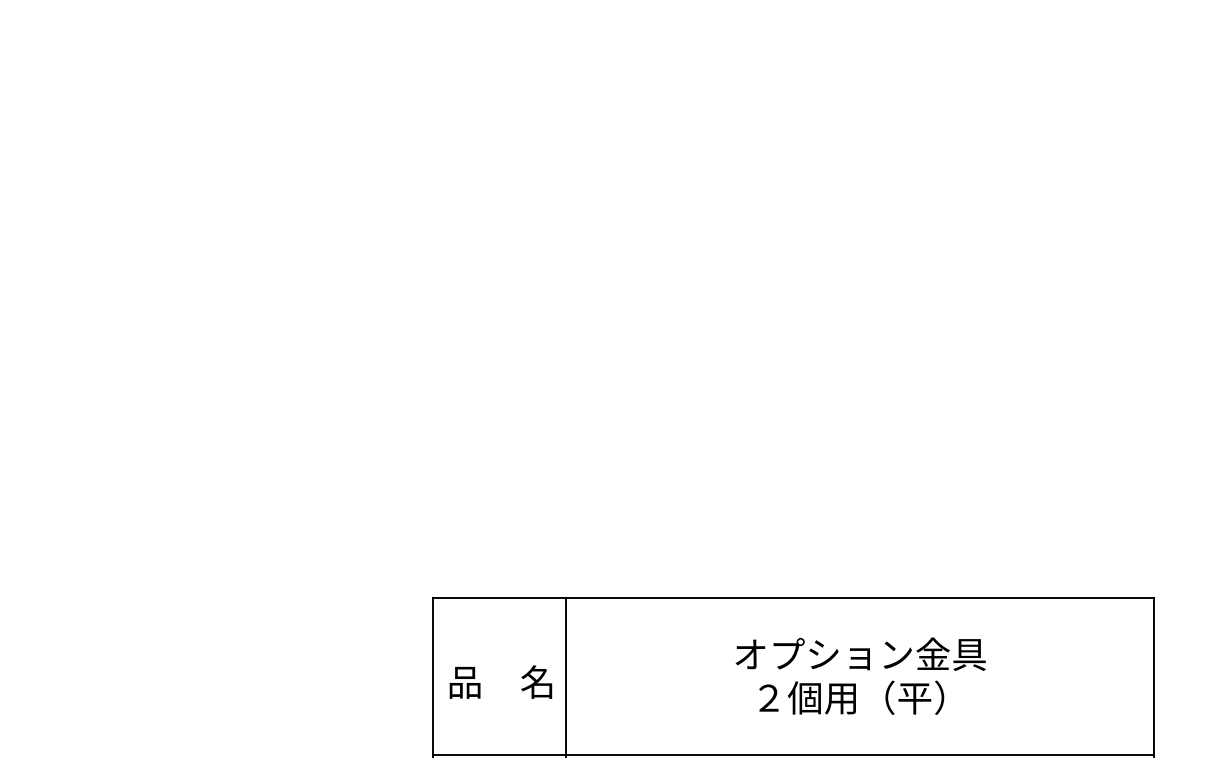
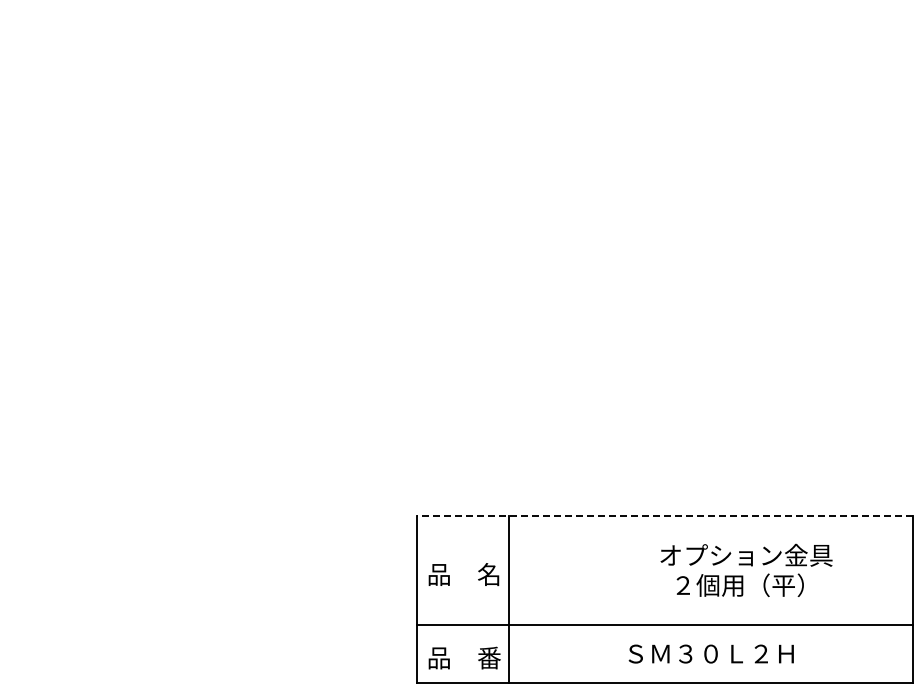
line: (792, 597) -> (664, 516), solid -> dashed
text: (860, 674) -> (746, 569), moved

